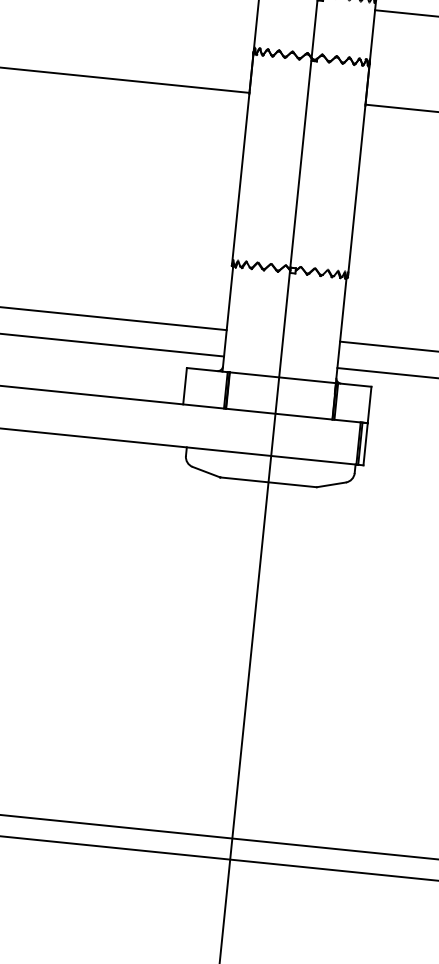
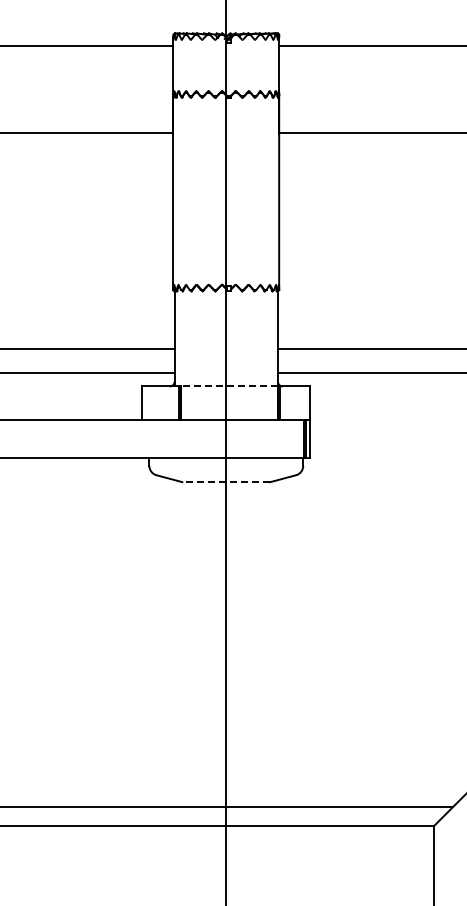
line: (282, 377) -> (229, 386), solid -> dashed
line: (268, 482) -> (226, 482), solid -> dashed

